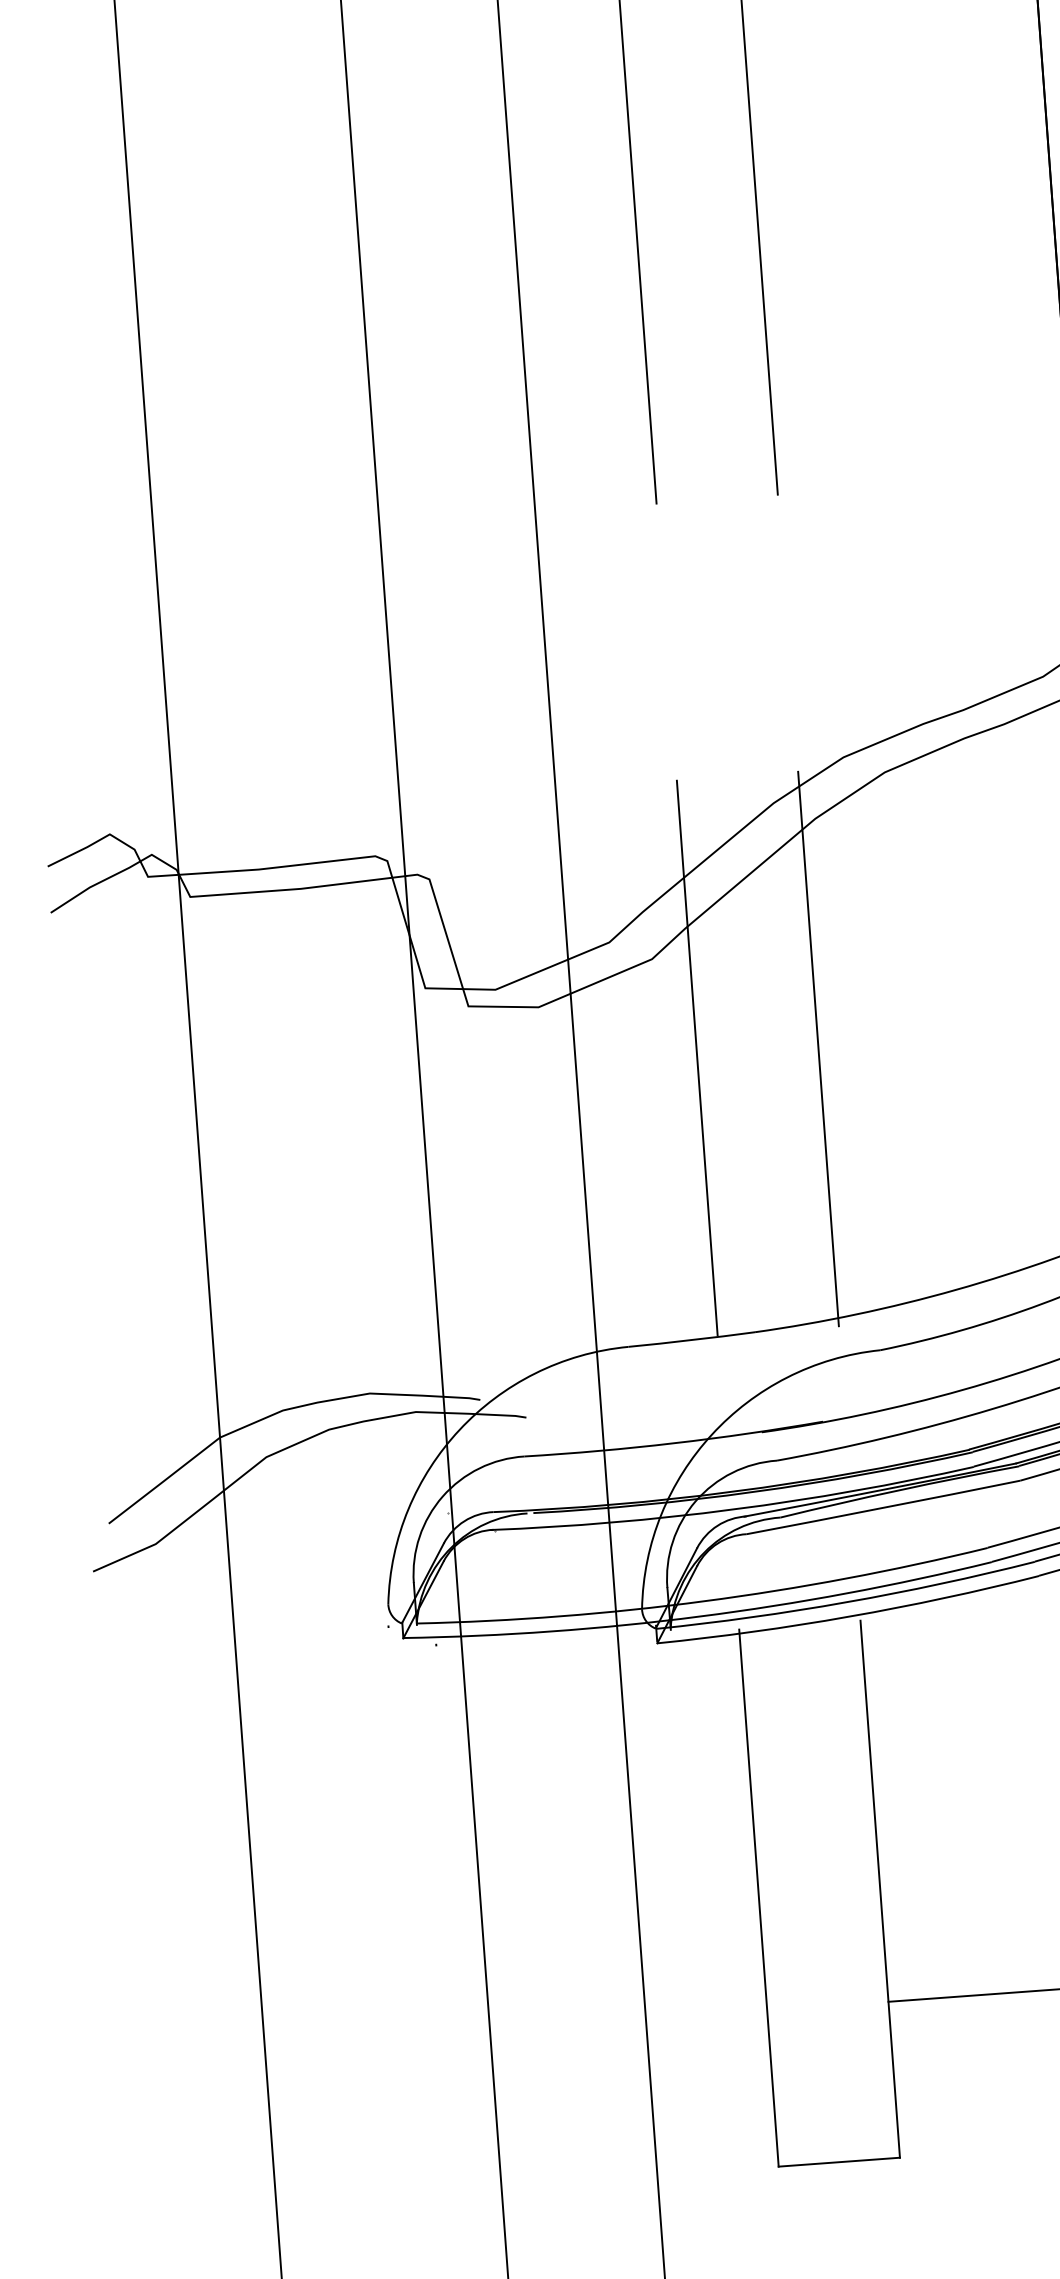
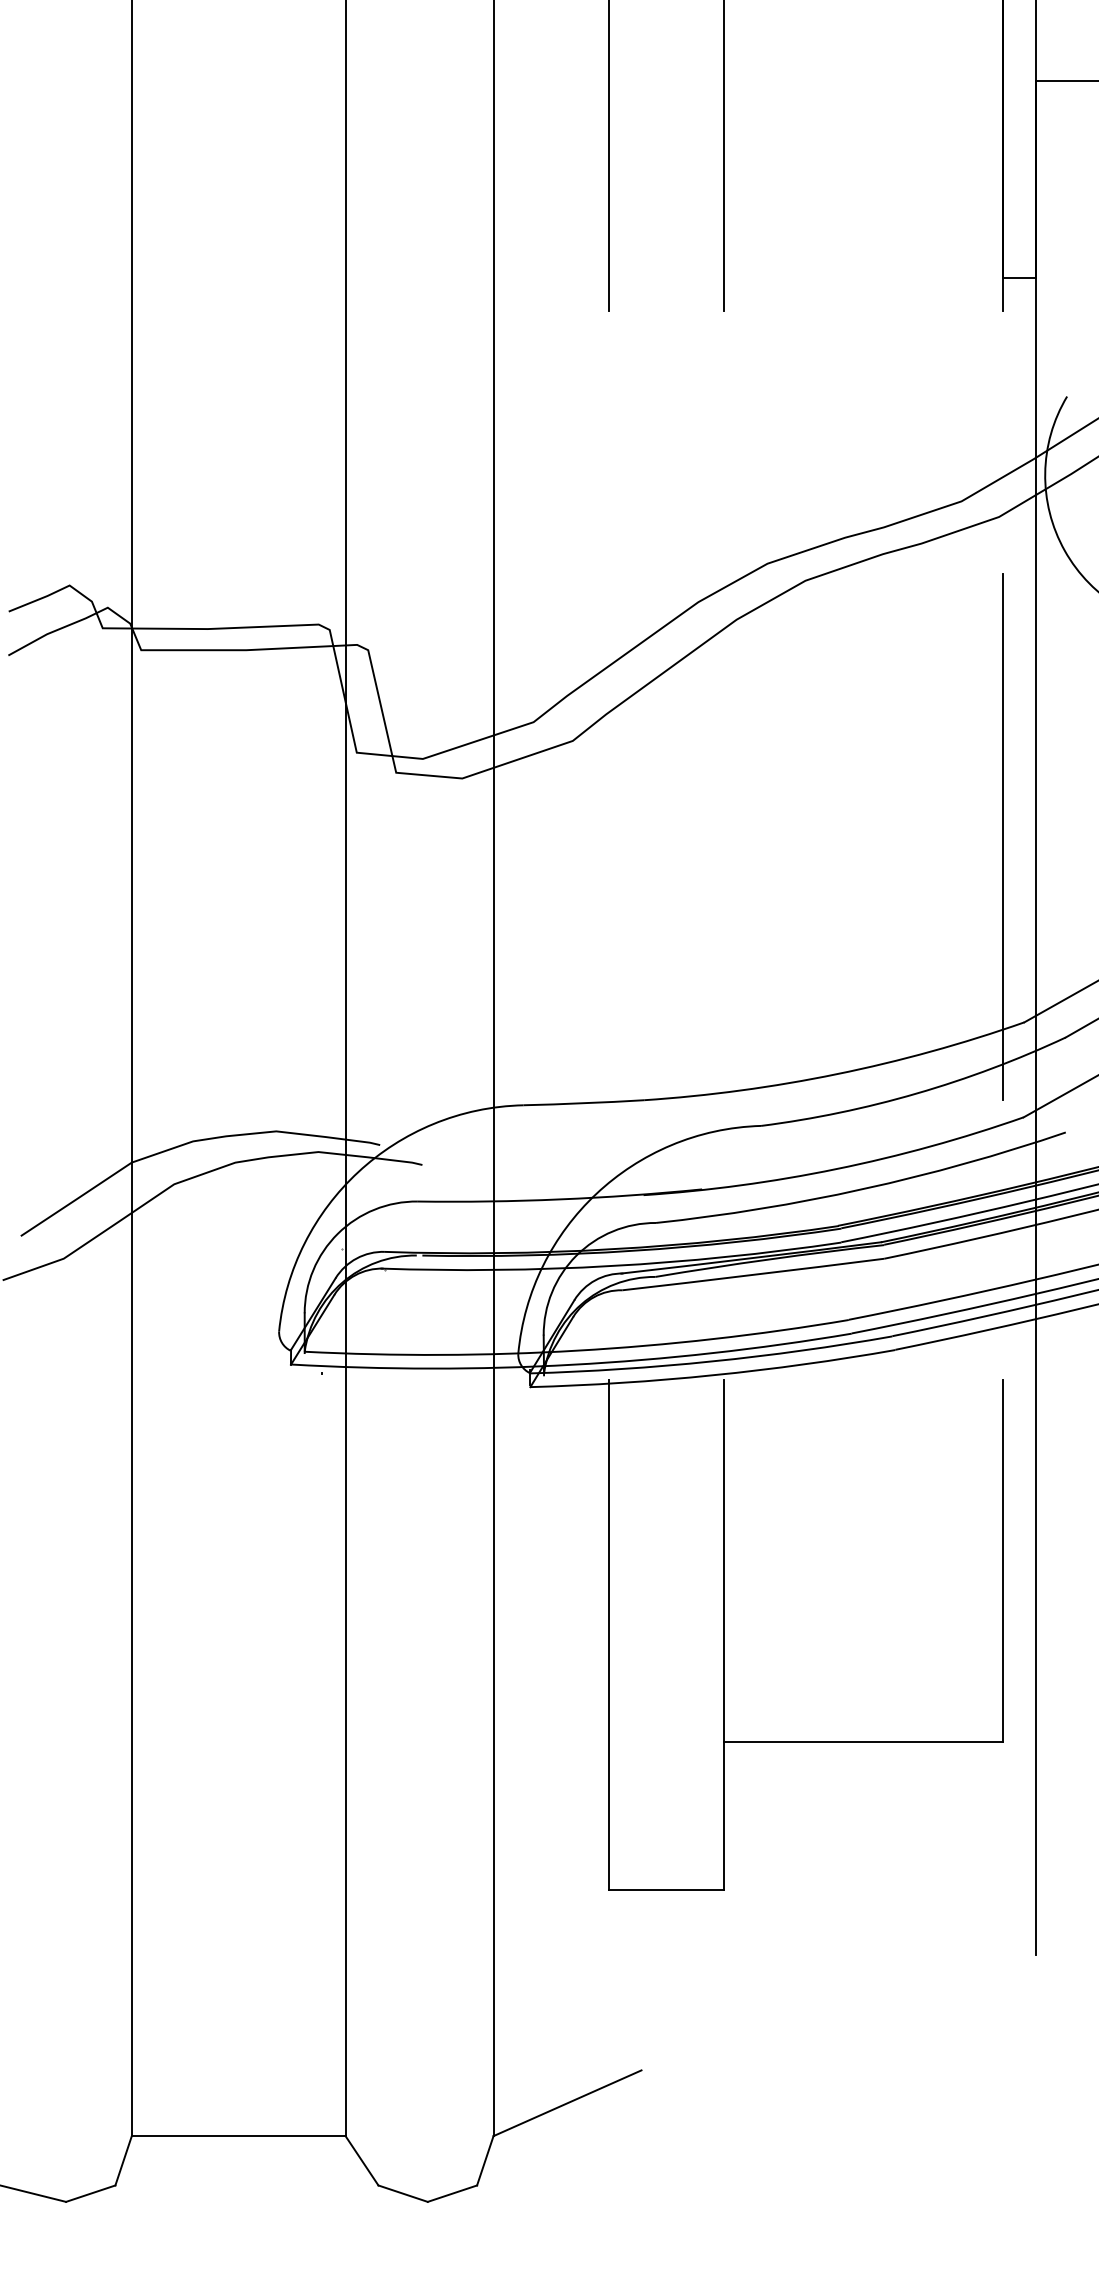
line: (818, 1049) -> (723, 837), removed
line: (697, 1058) -> (608, 837), removed

